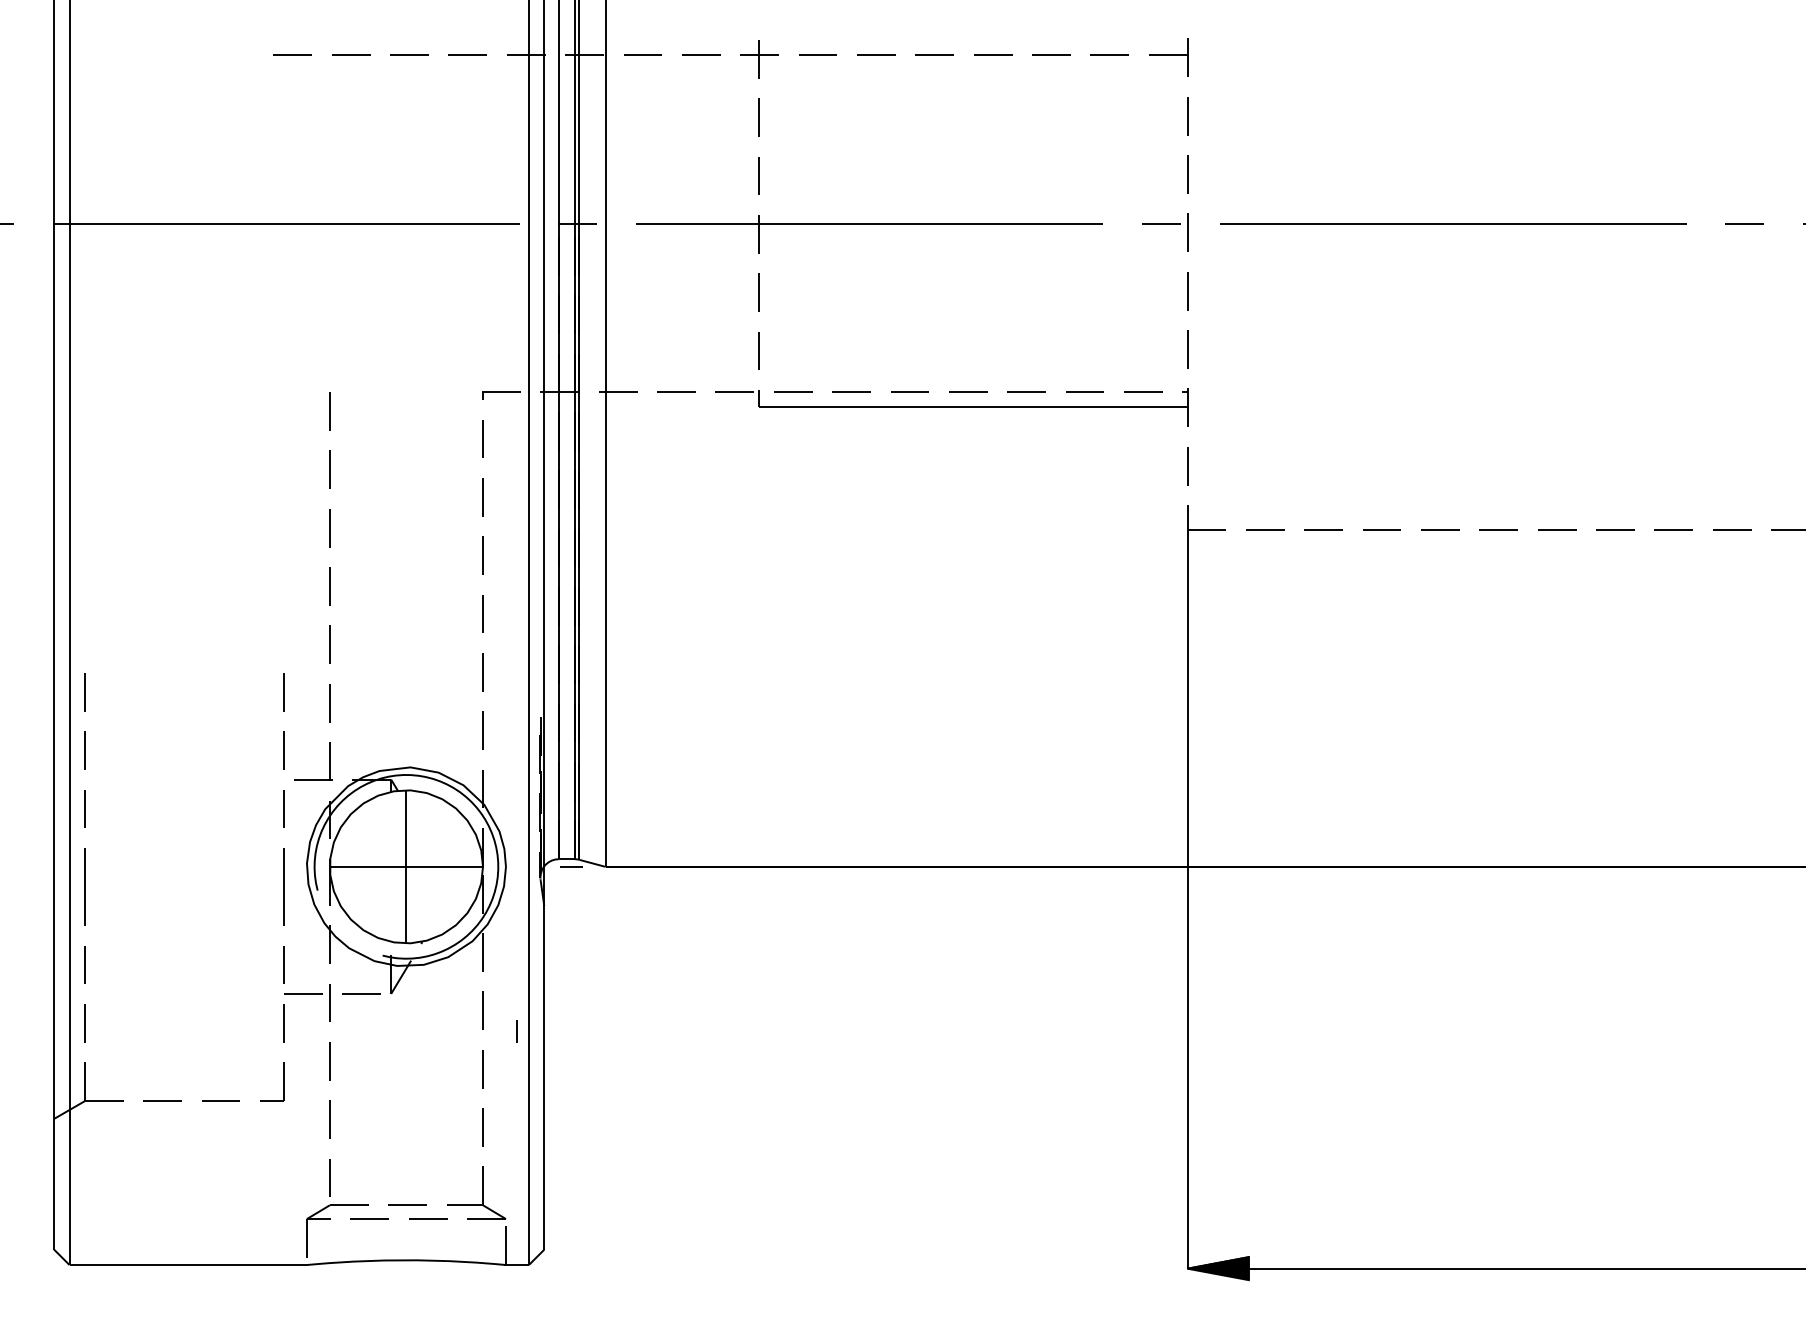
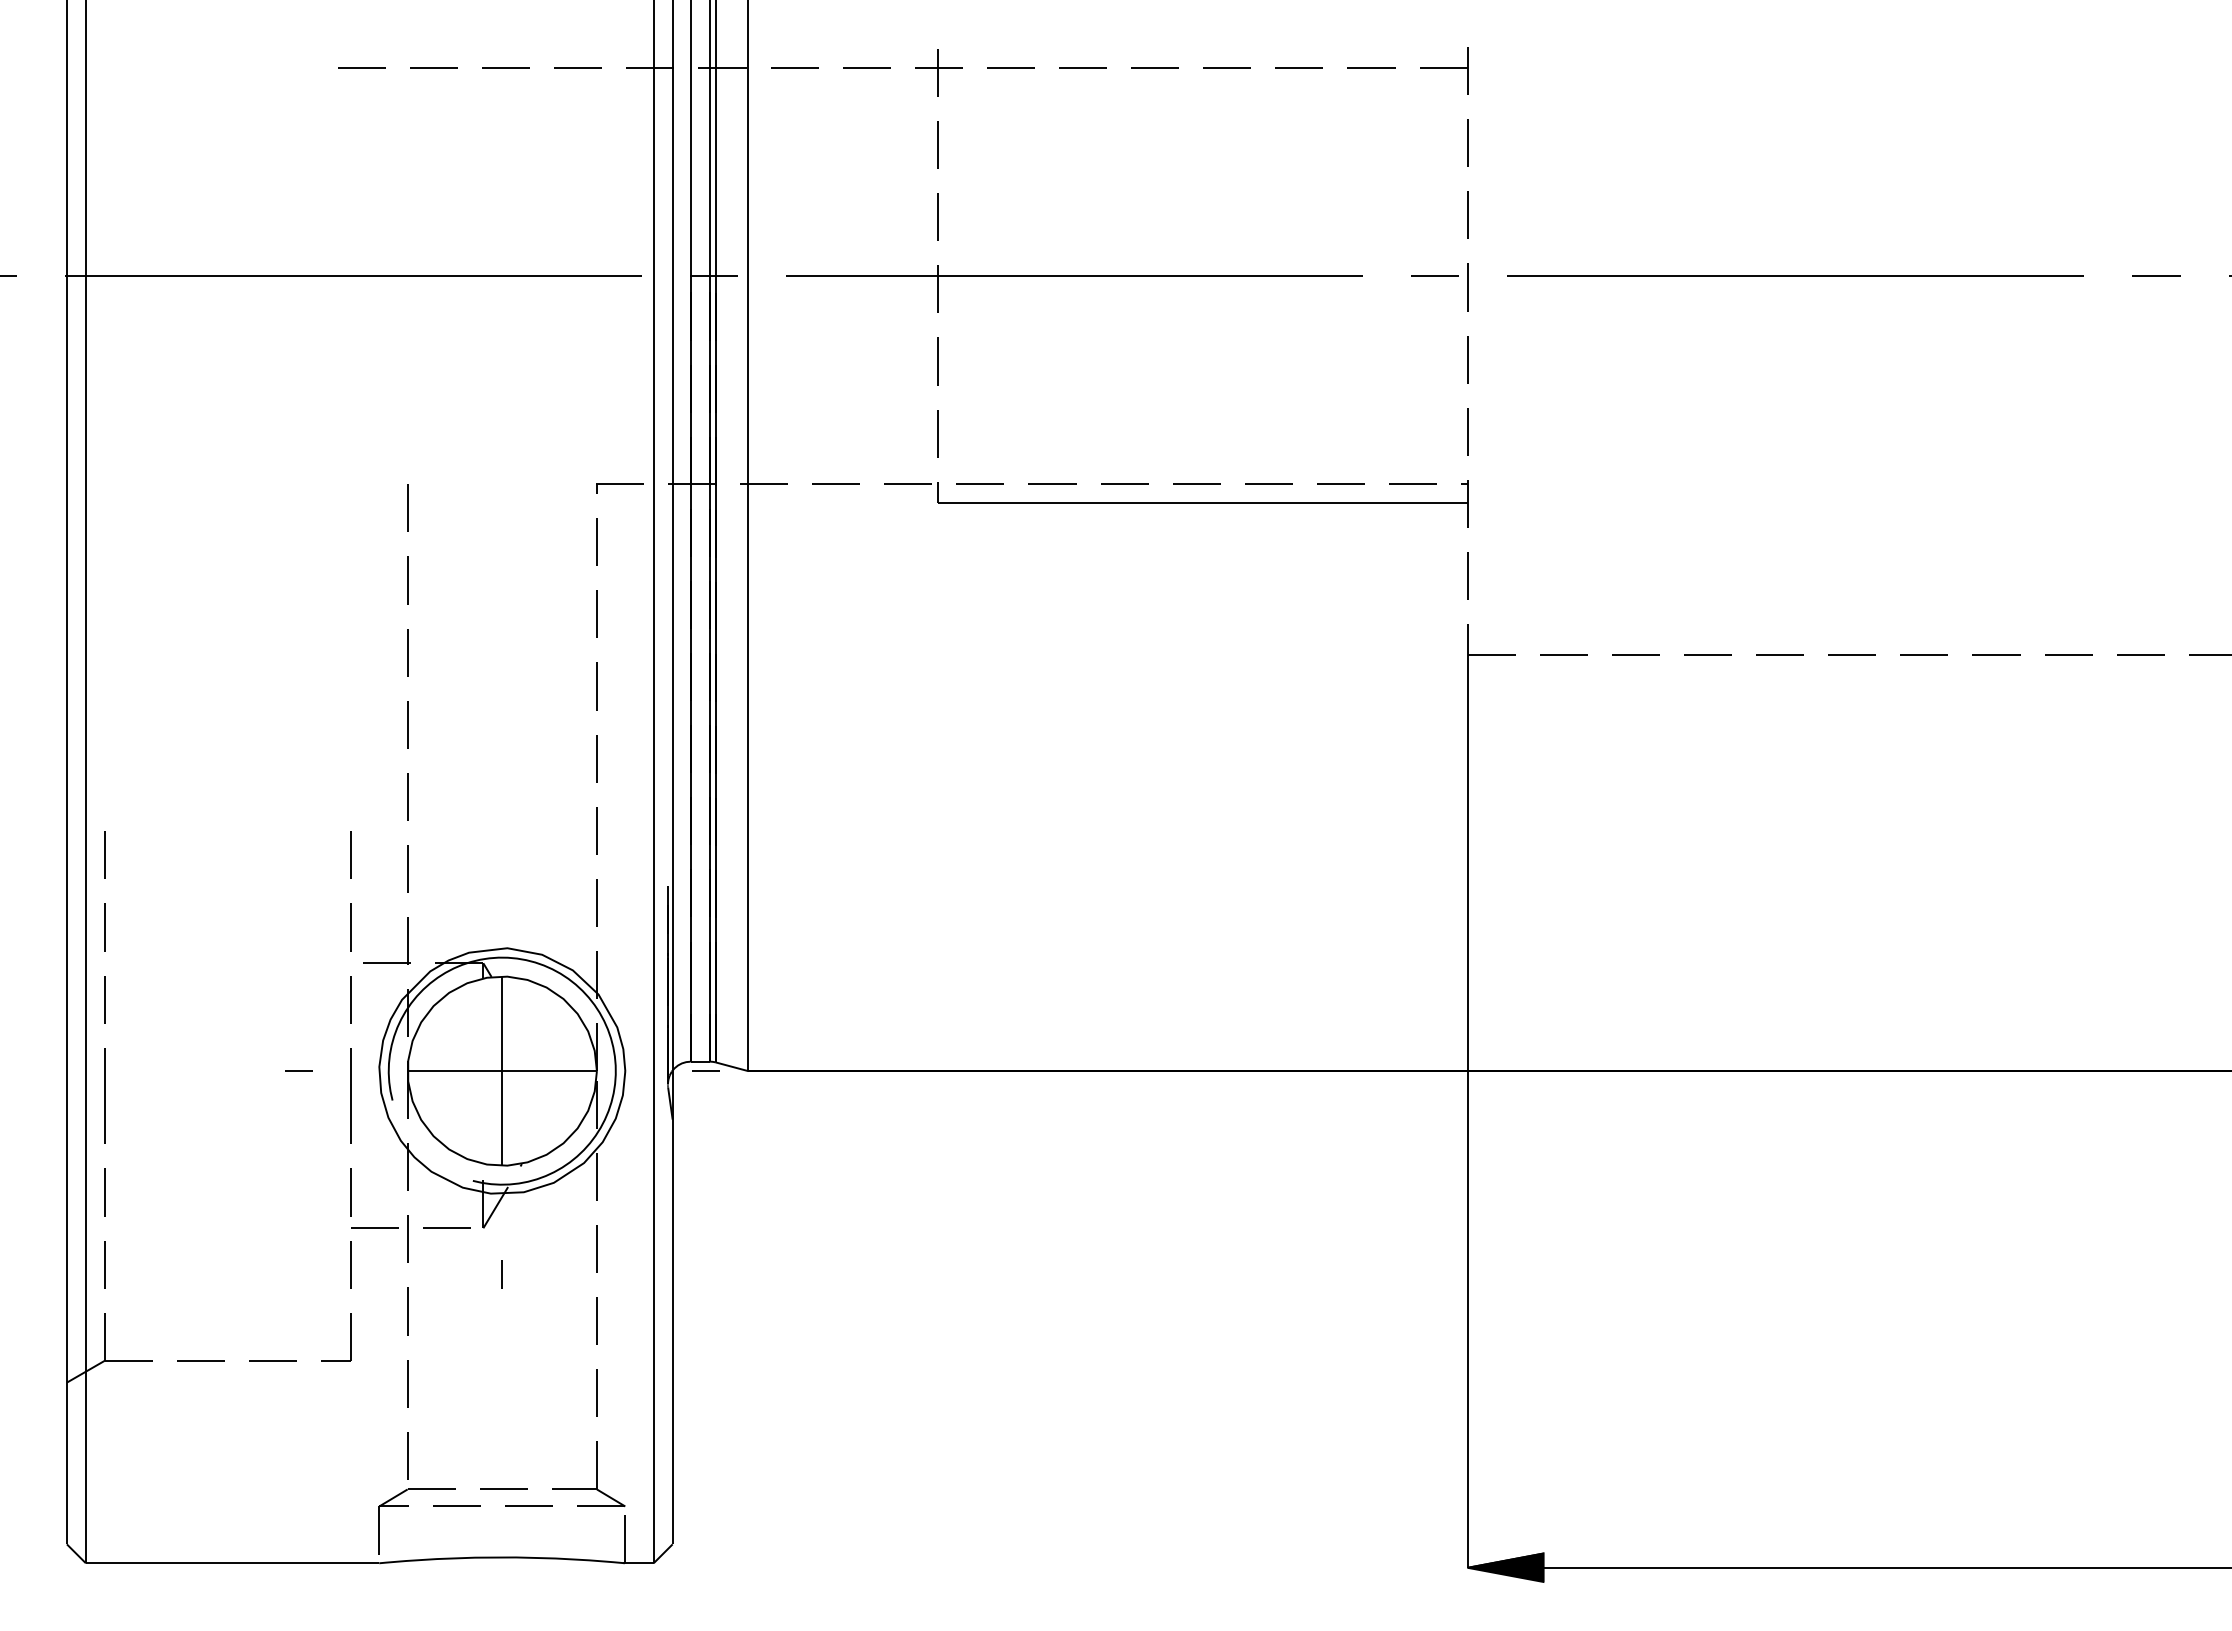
line: (241, 867) -> (298, 1071), added
line: (516, 1031) -> (501, 1274), moved

